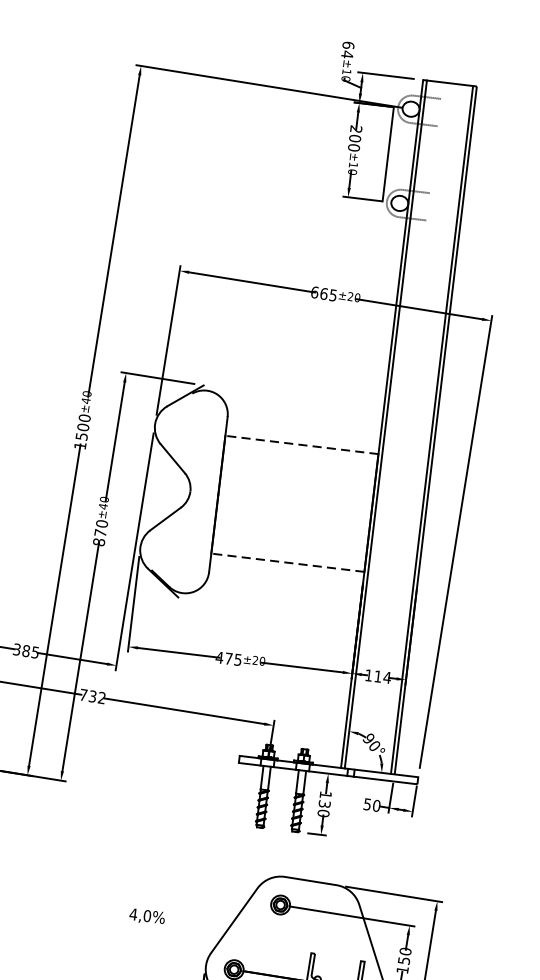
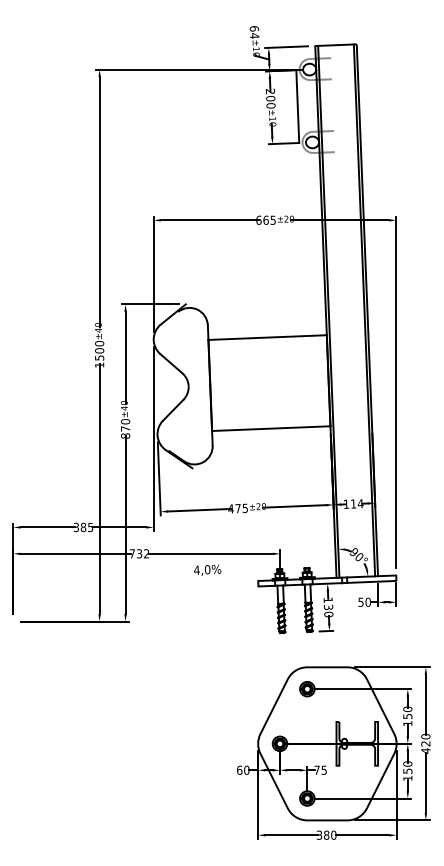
line: (301, 444) -> (267, 337), dashed -> solid
line: (286, 562) -> (270, 428), dashed -> solid
text: (147, 915) -> (207, 569), moved

